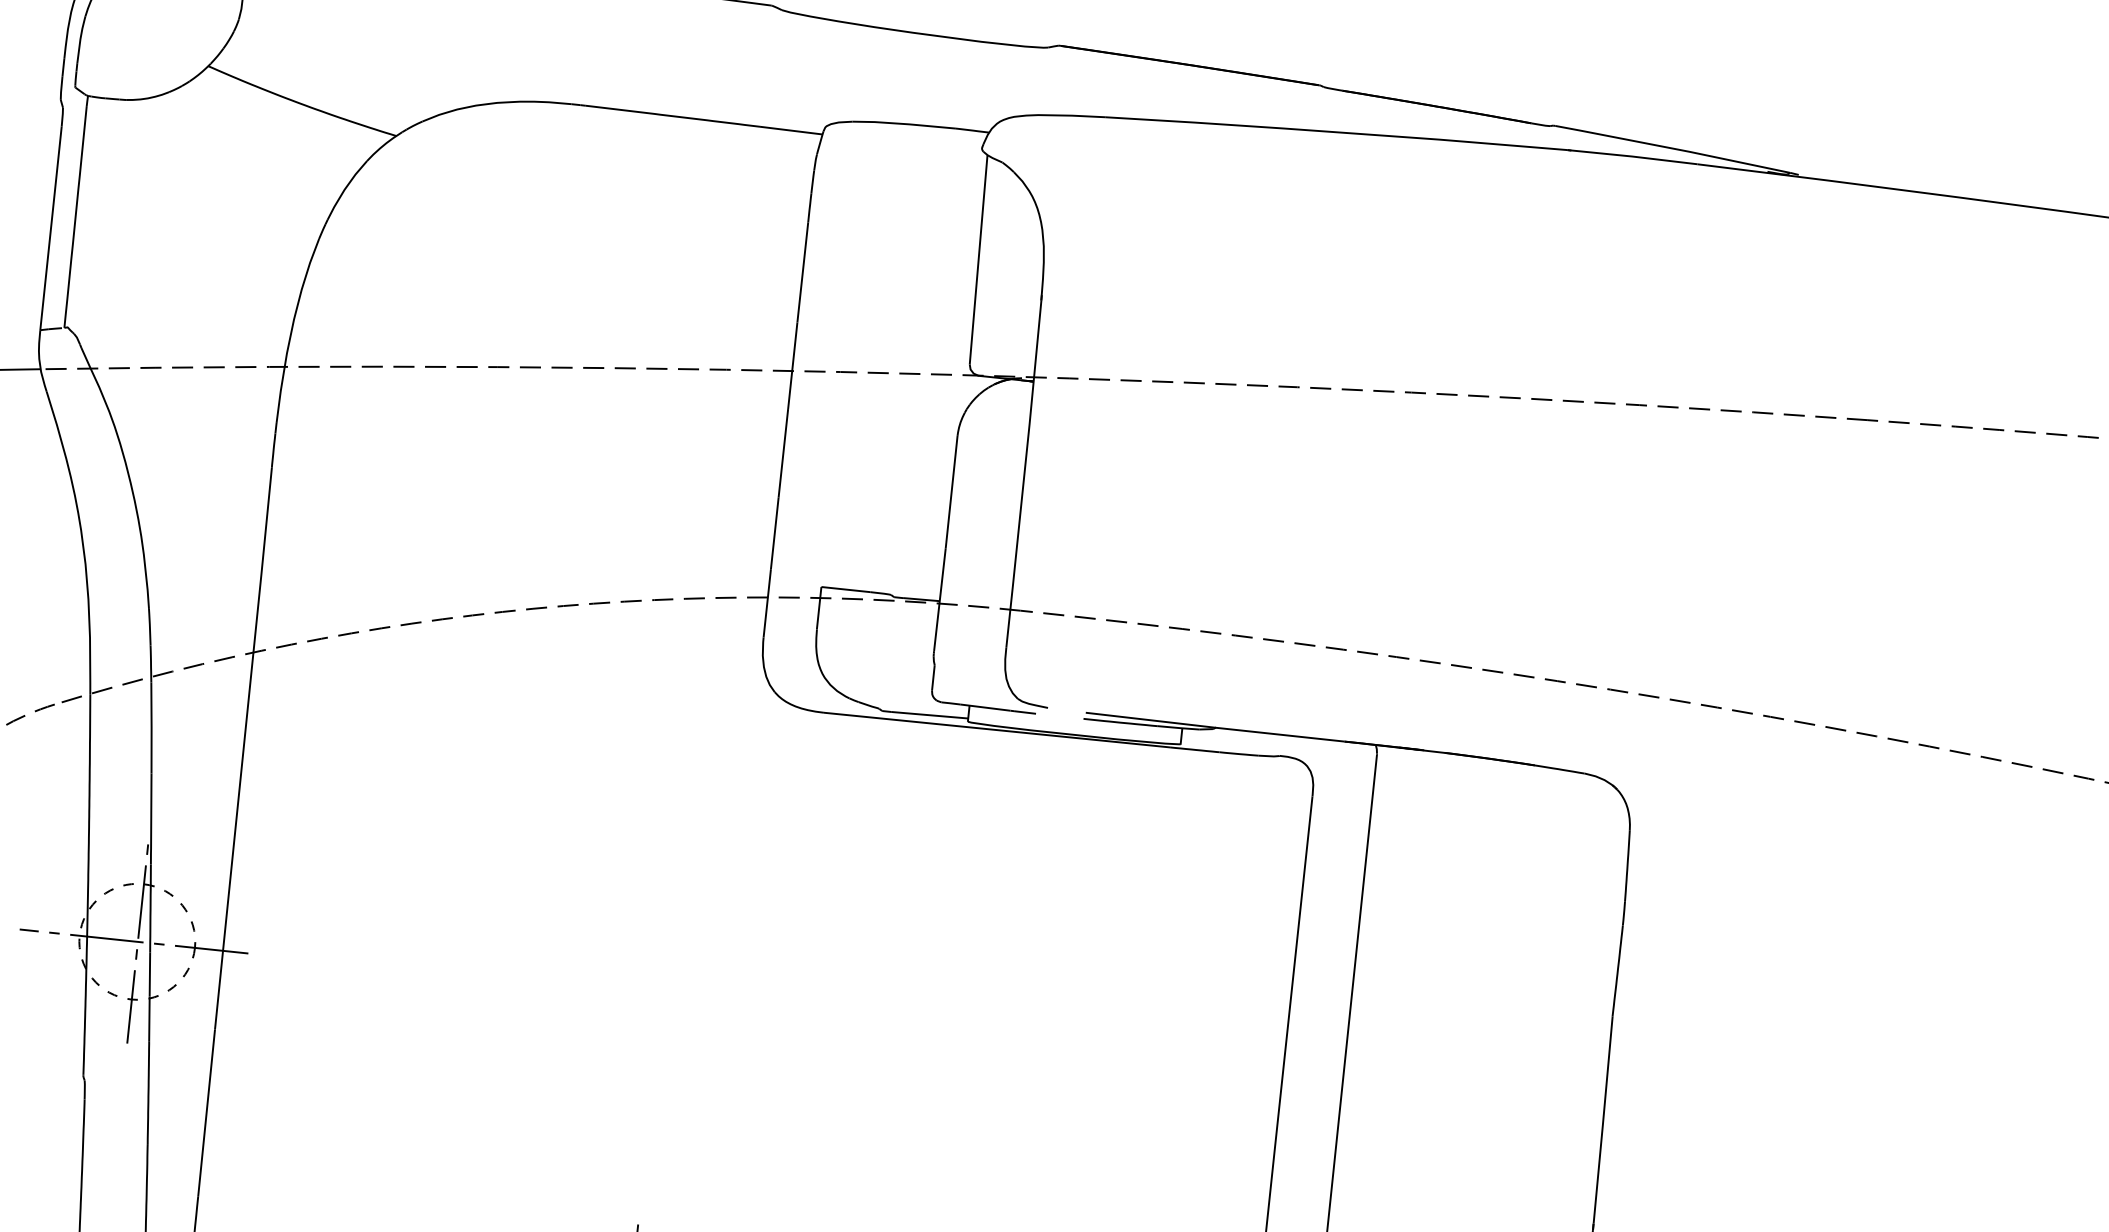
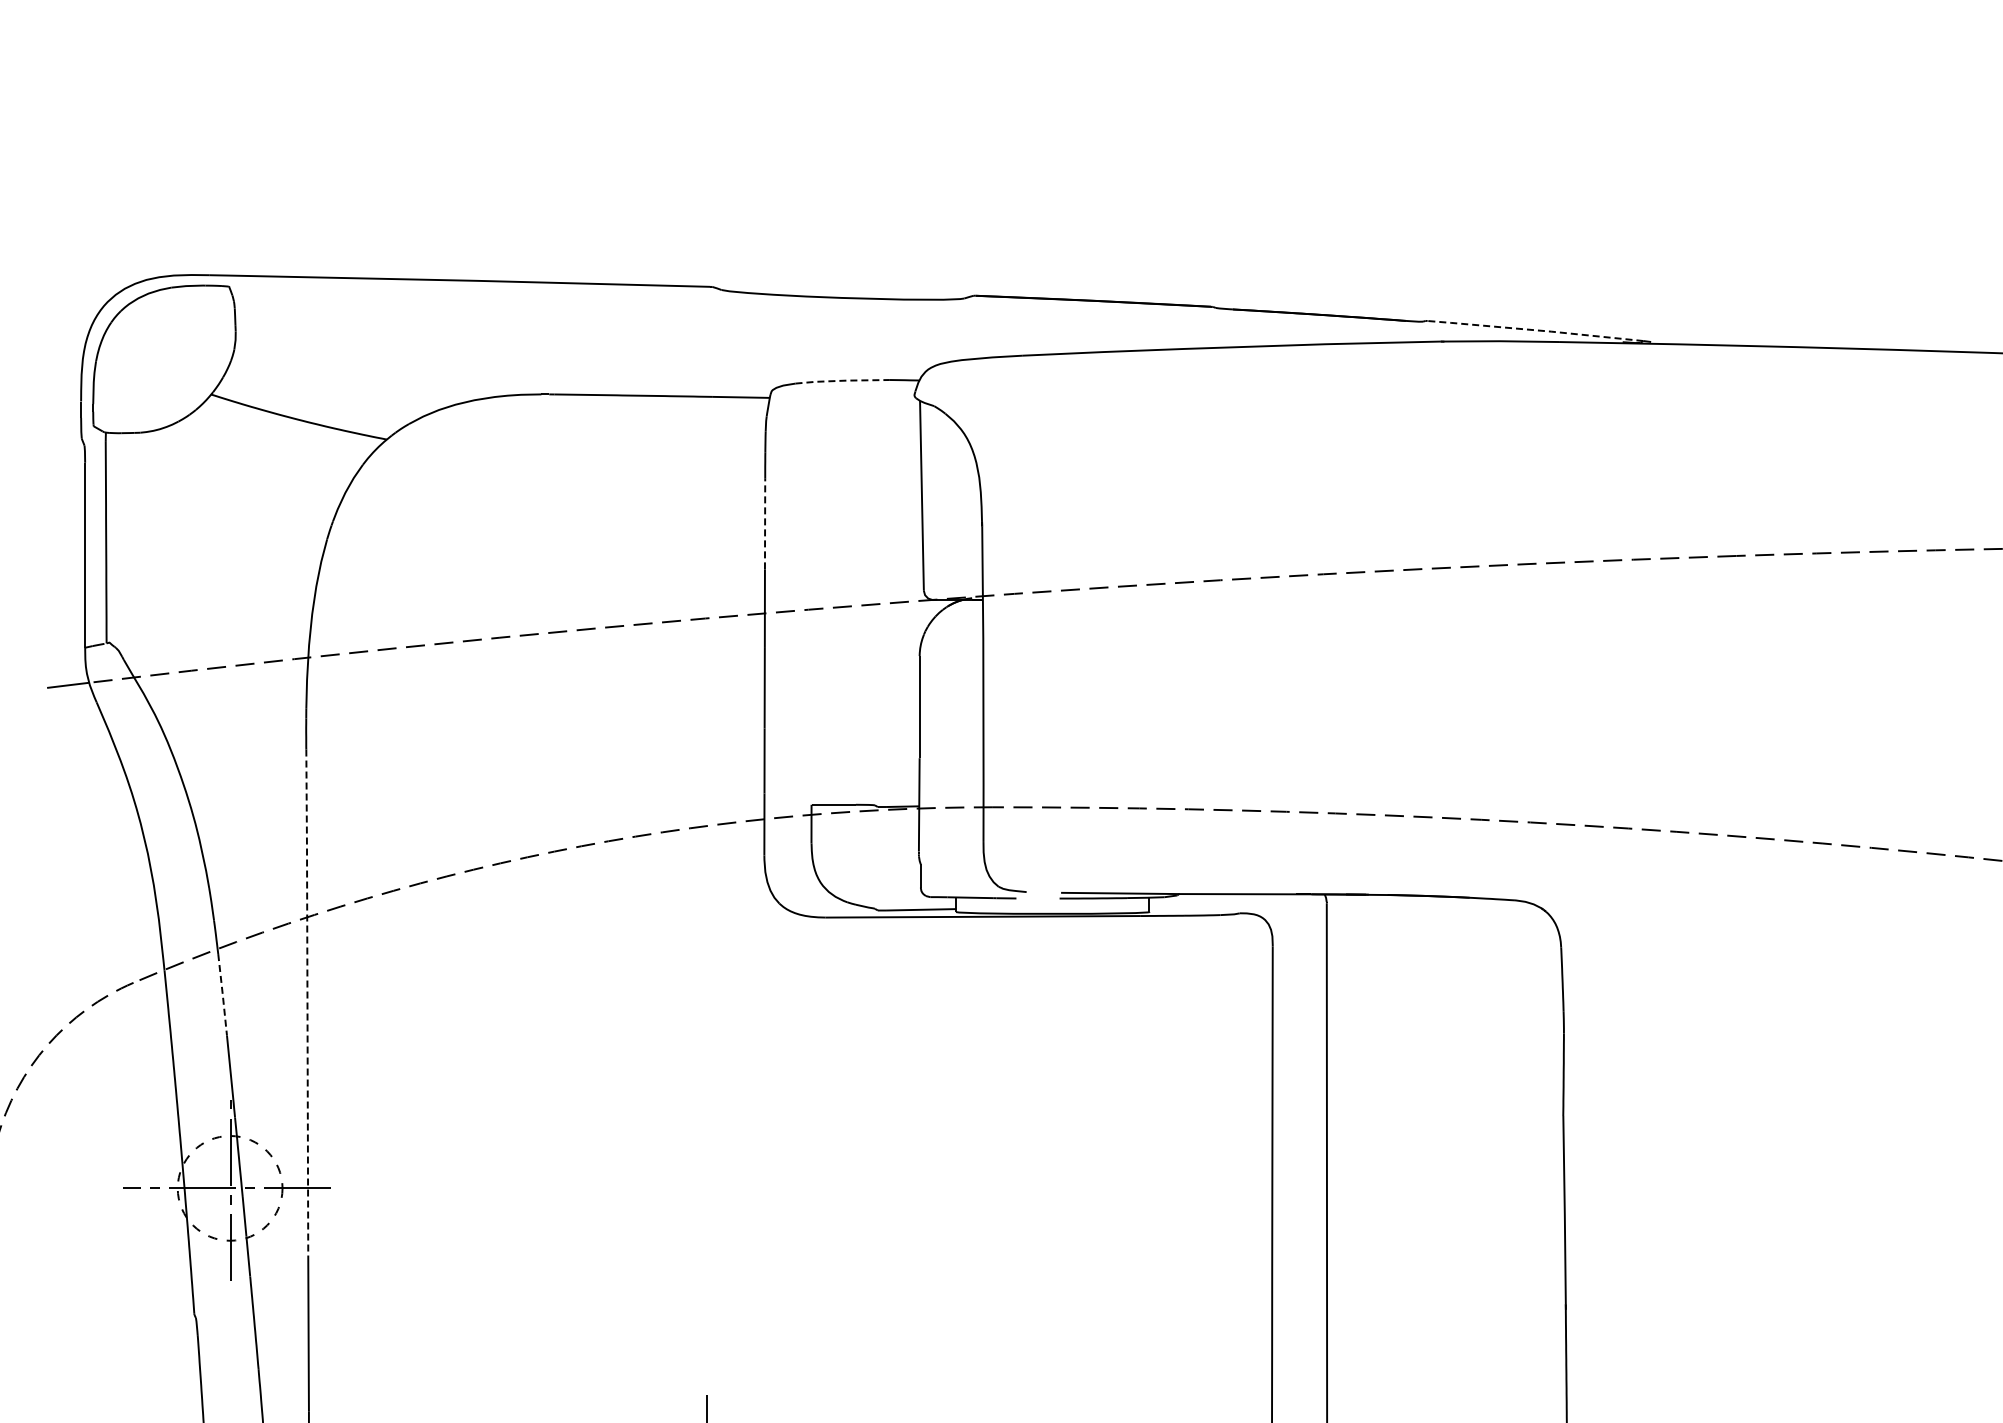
line: (904, 123) -> (842, 380), solid -> dashed
line: (1672, 148) -> (1535, 330), solid -> dashed
line: (803, 272) -> (765, 523), solid -> dashed
line: (151, 727) -> (222, 994), solid -> dashed
line: (243, 747) -> (307, 1003), solid -> dashed

